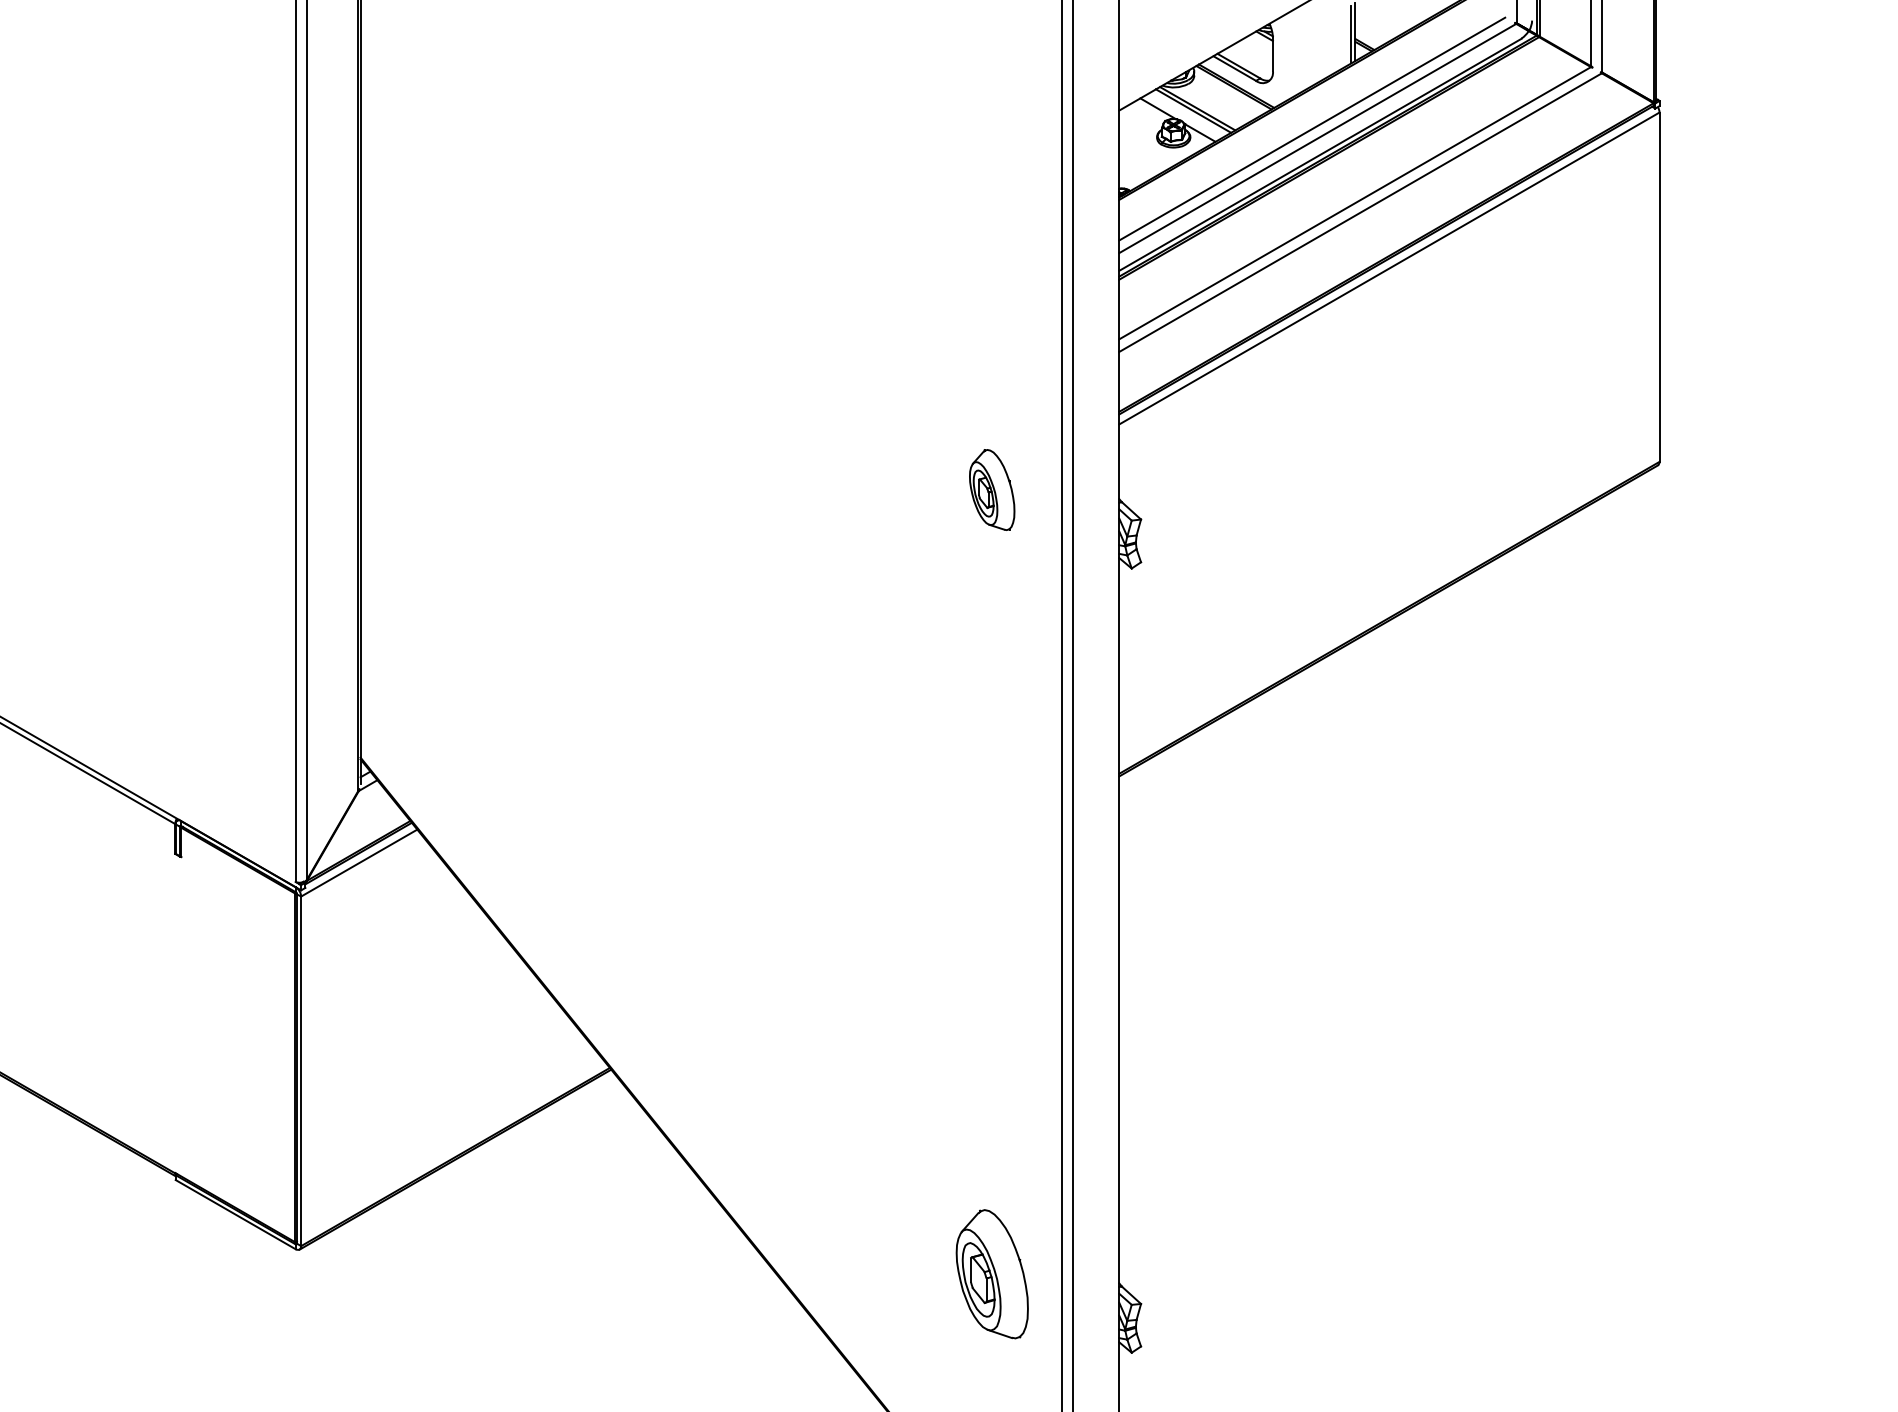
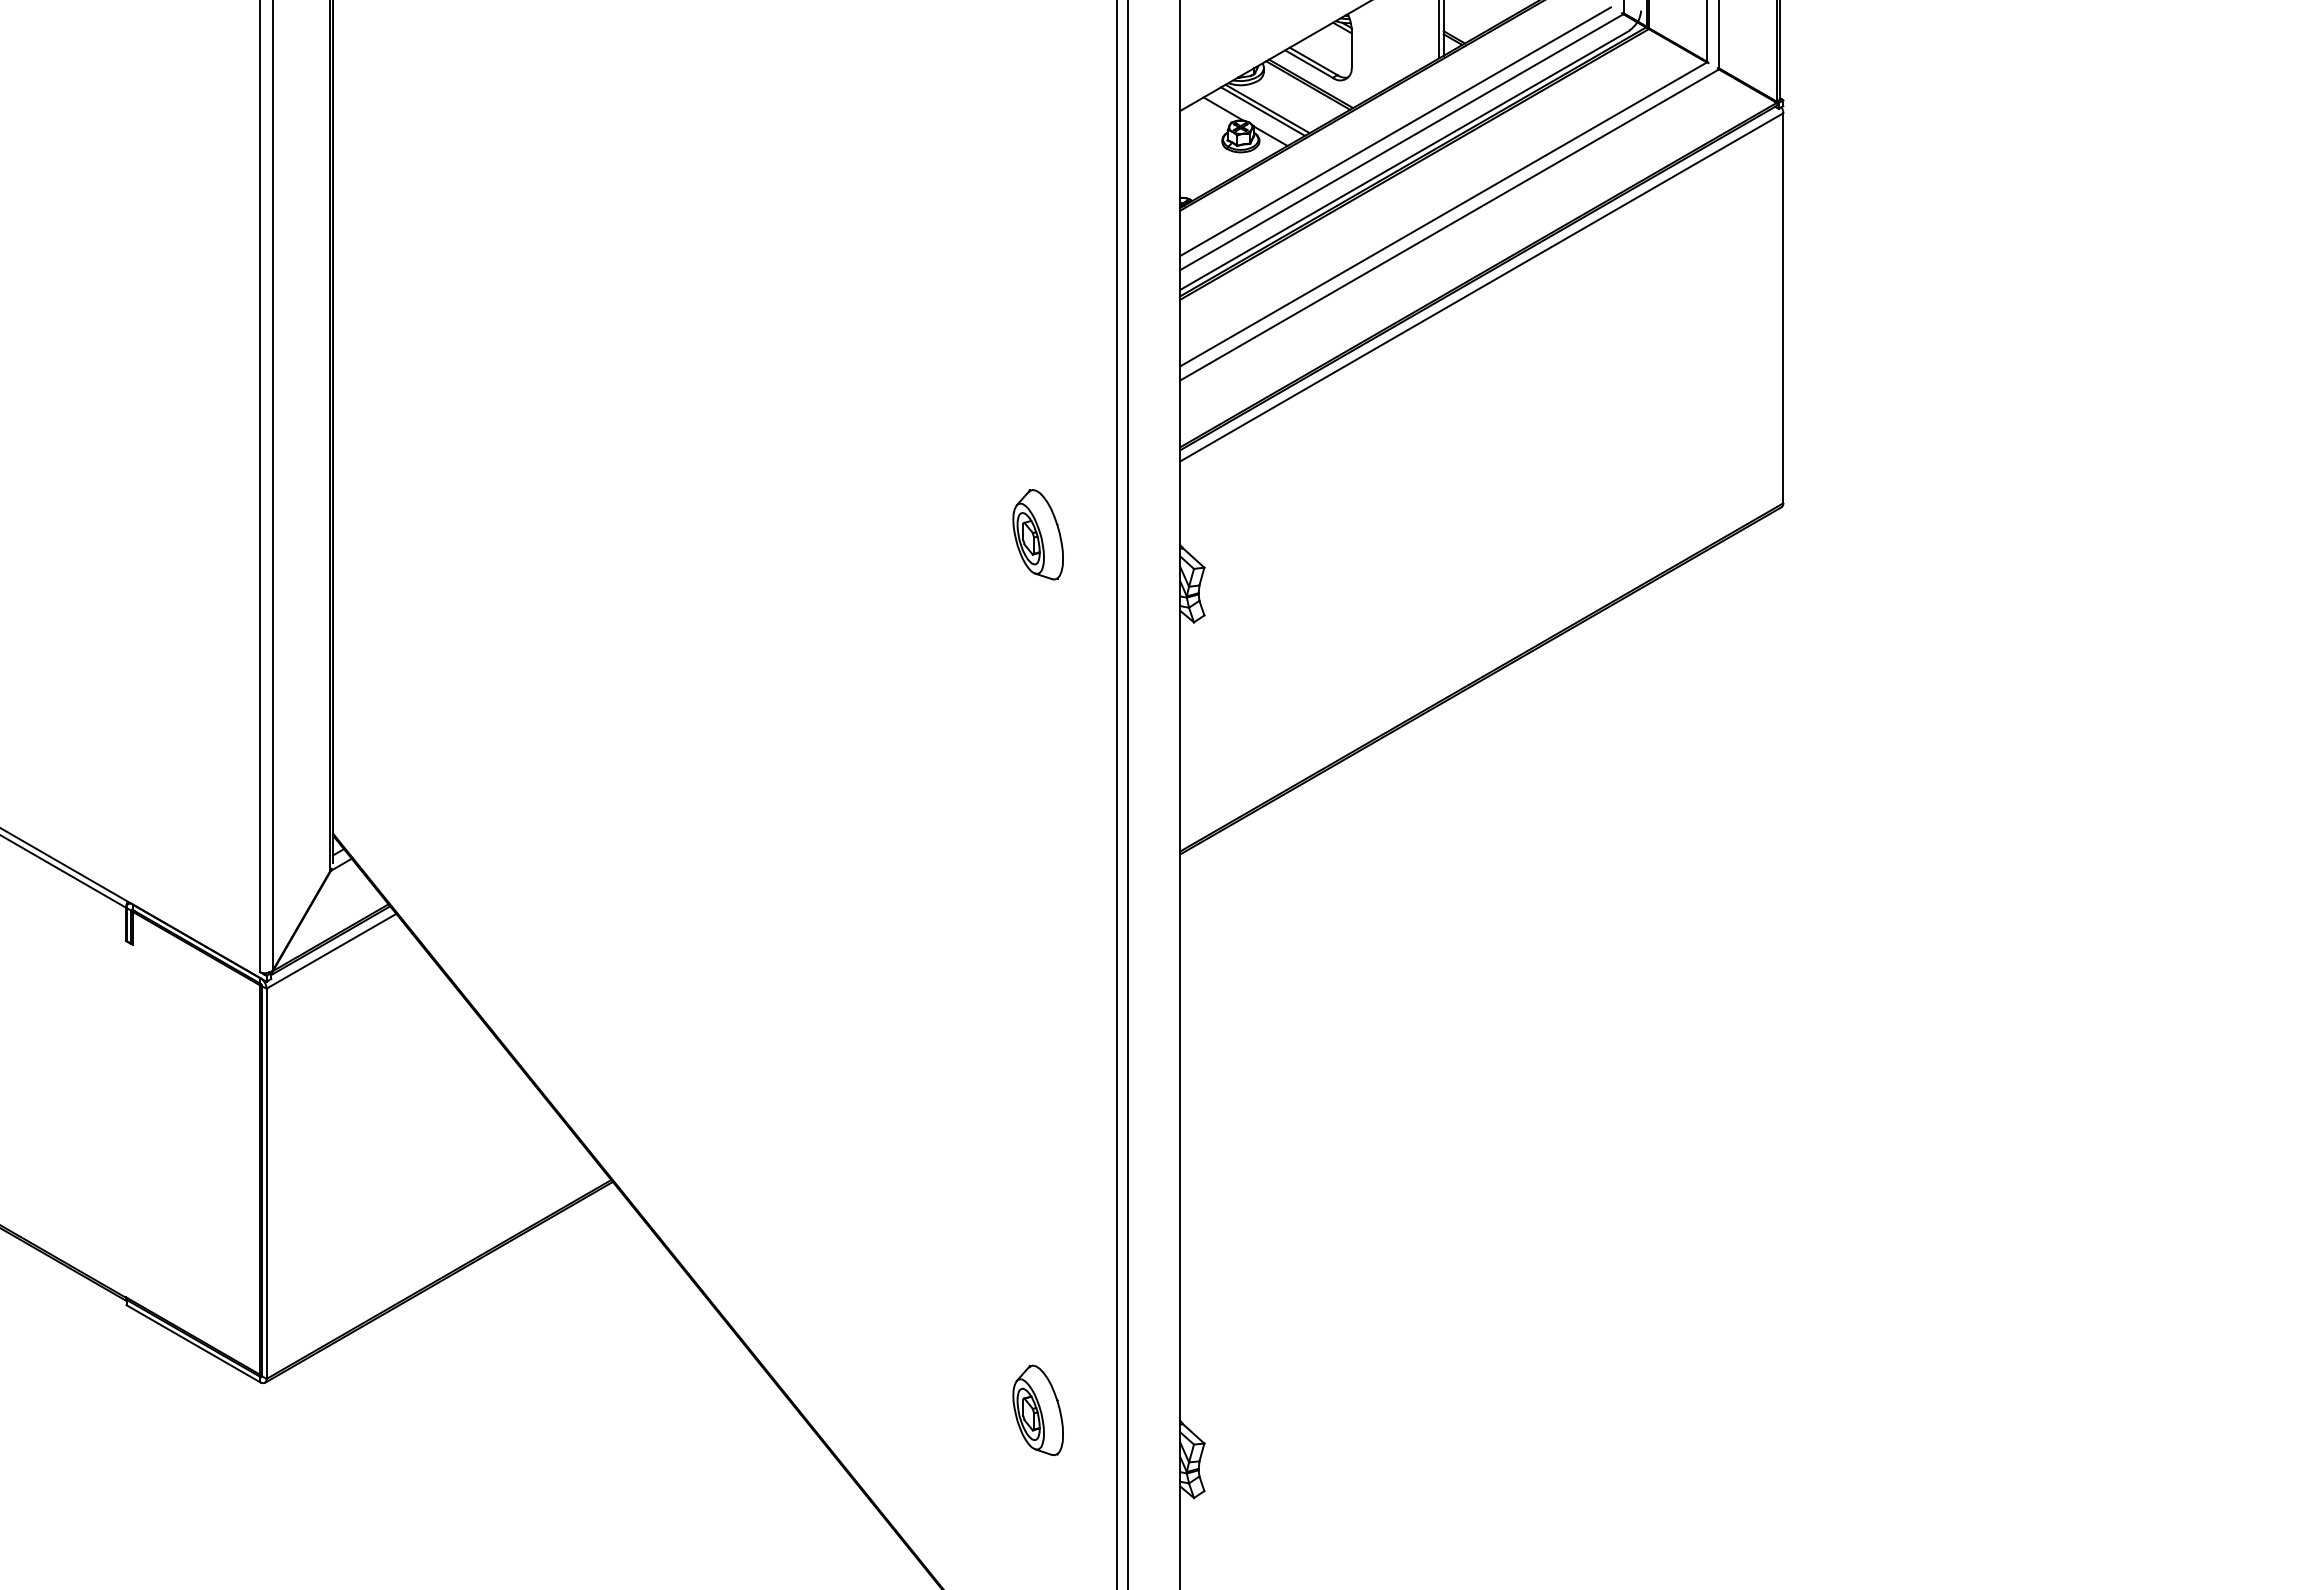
part: (991, 1274) -> (1037, 1410), size x0.62

